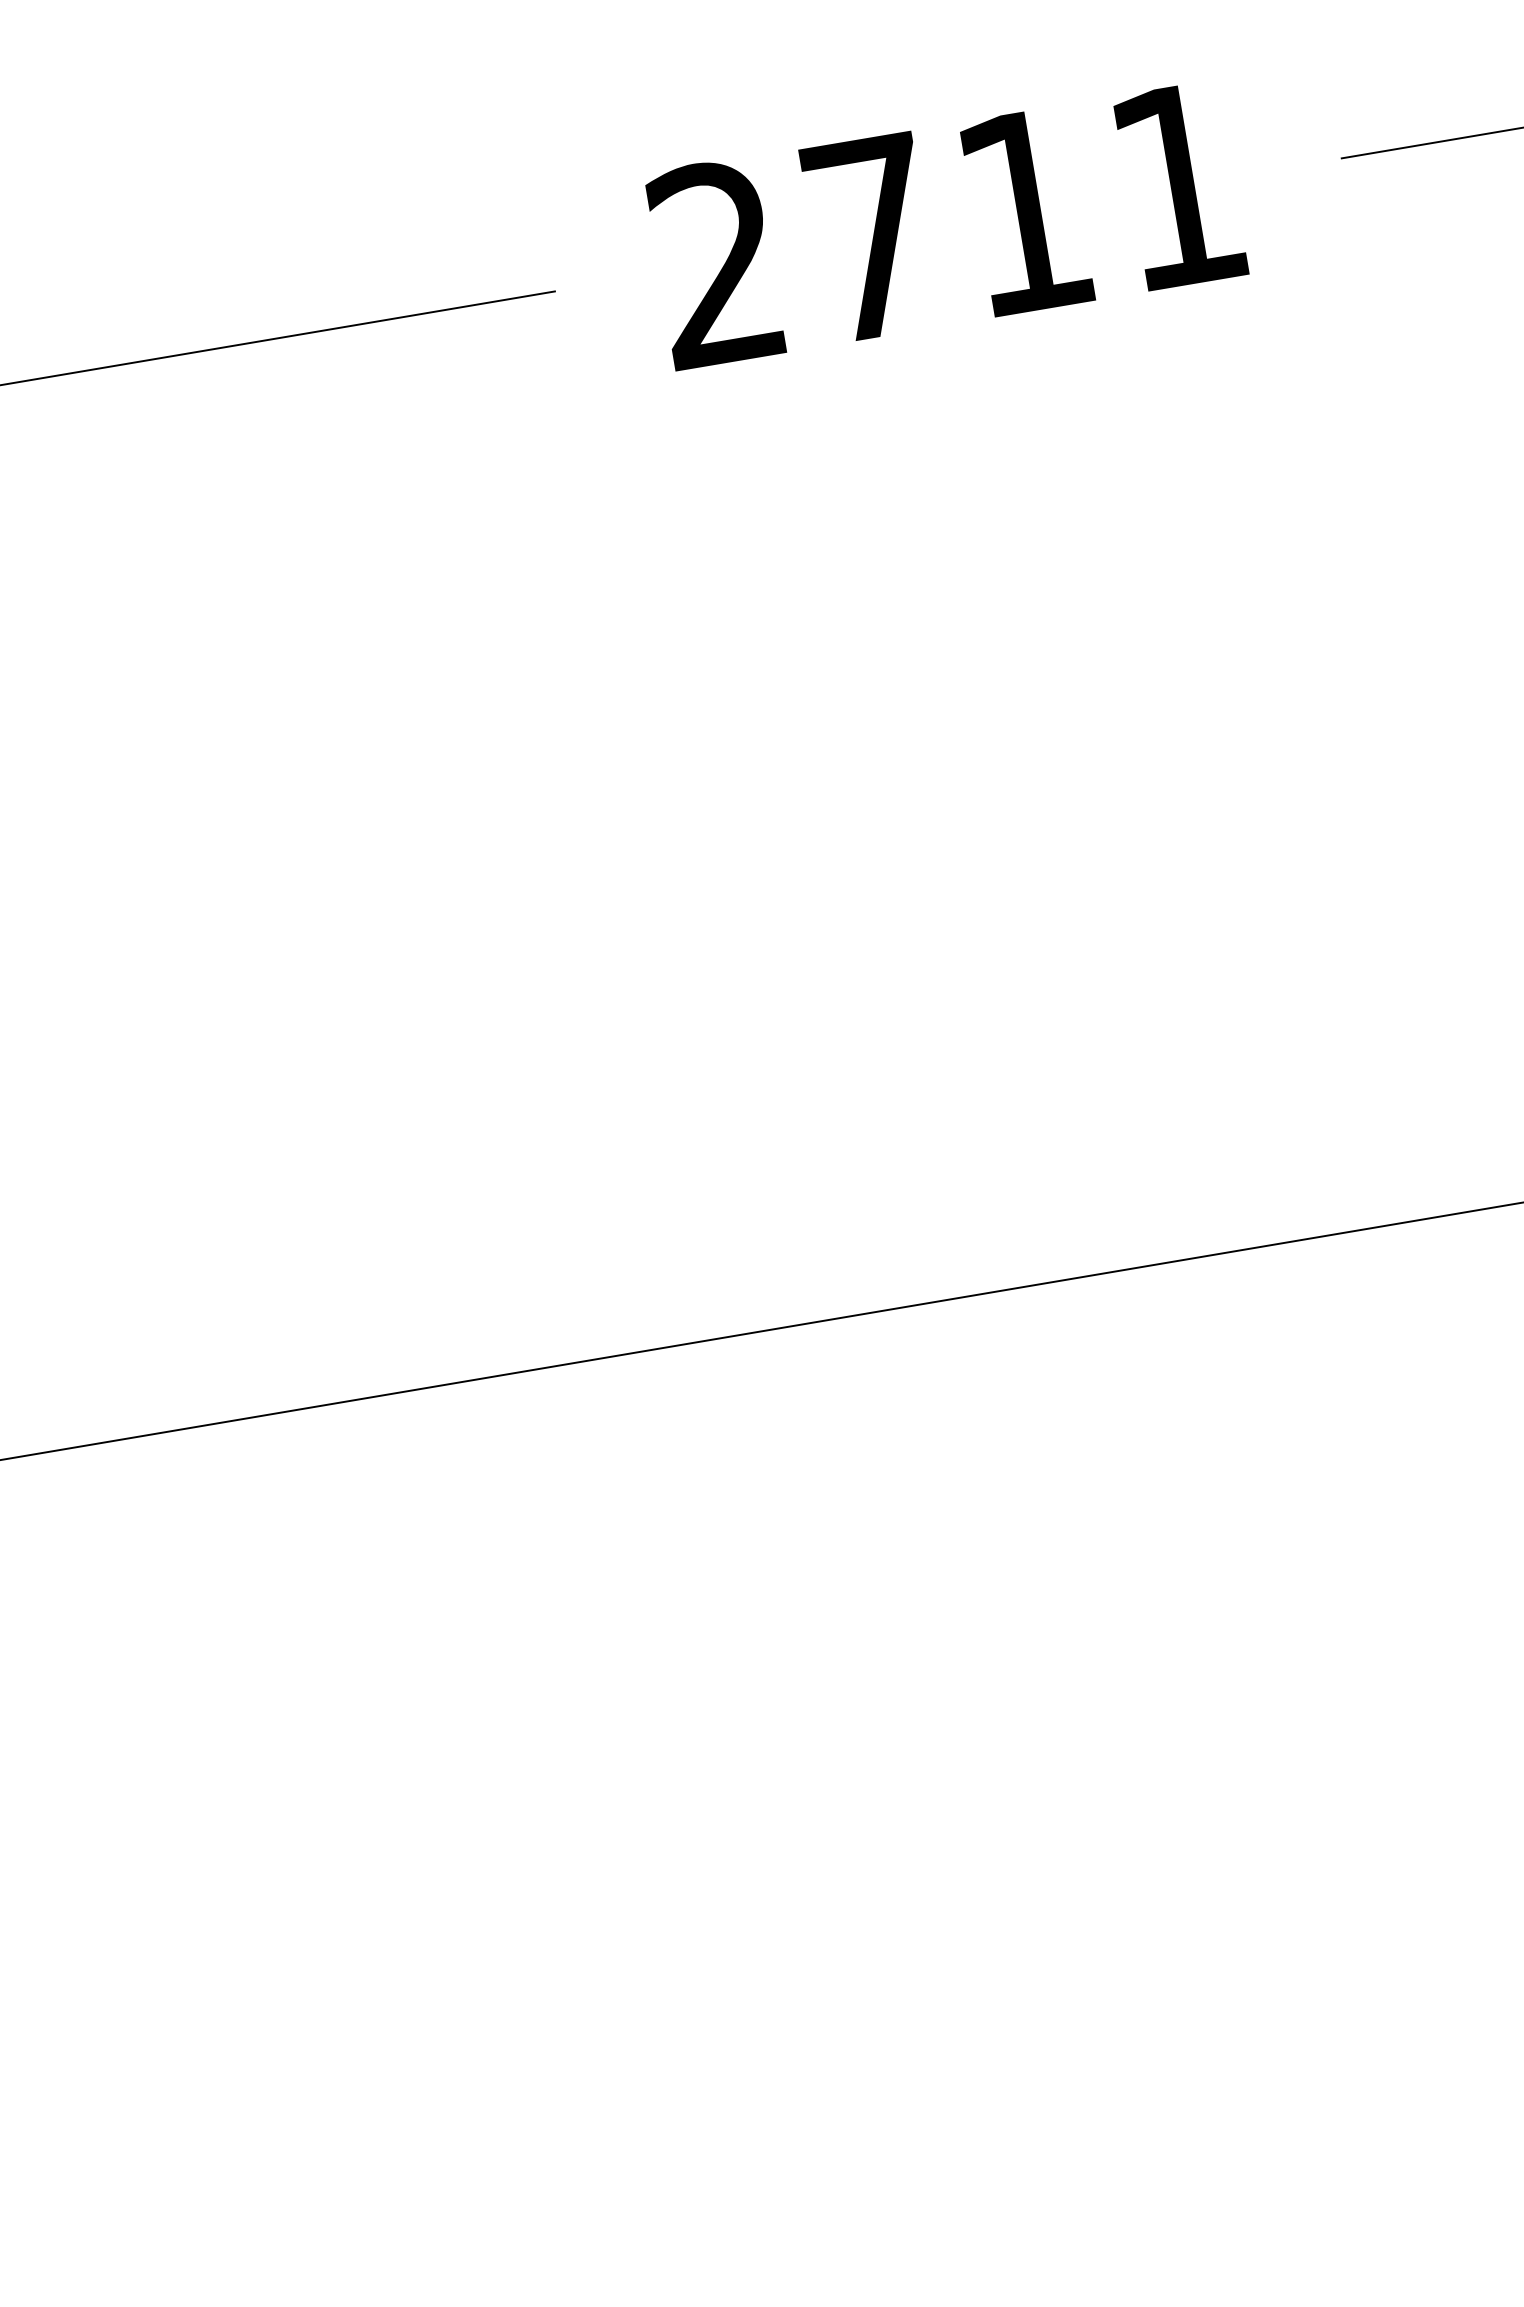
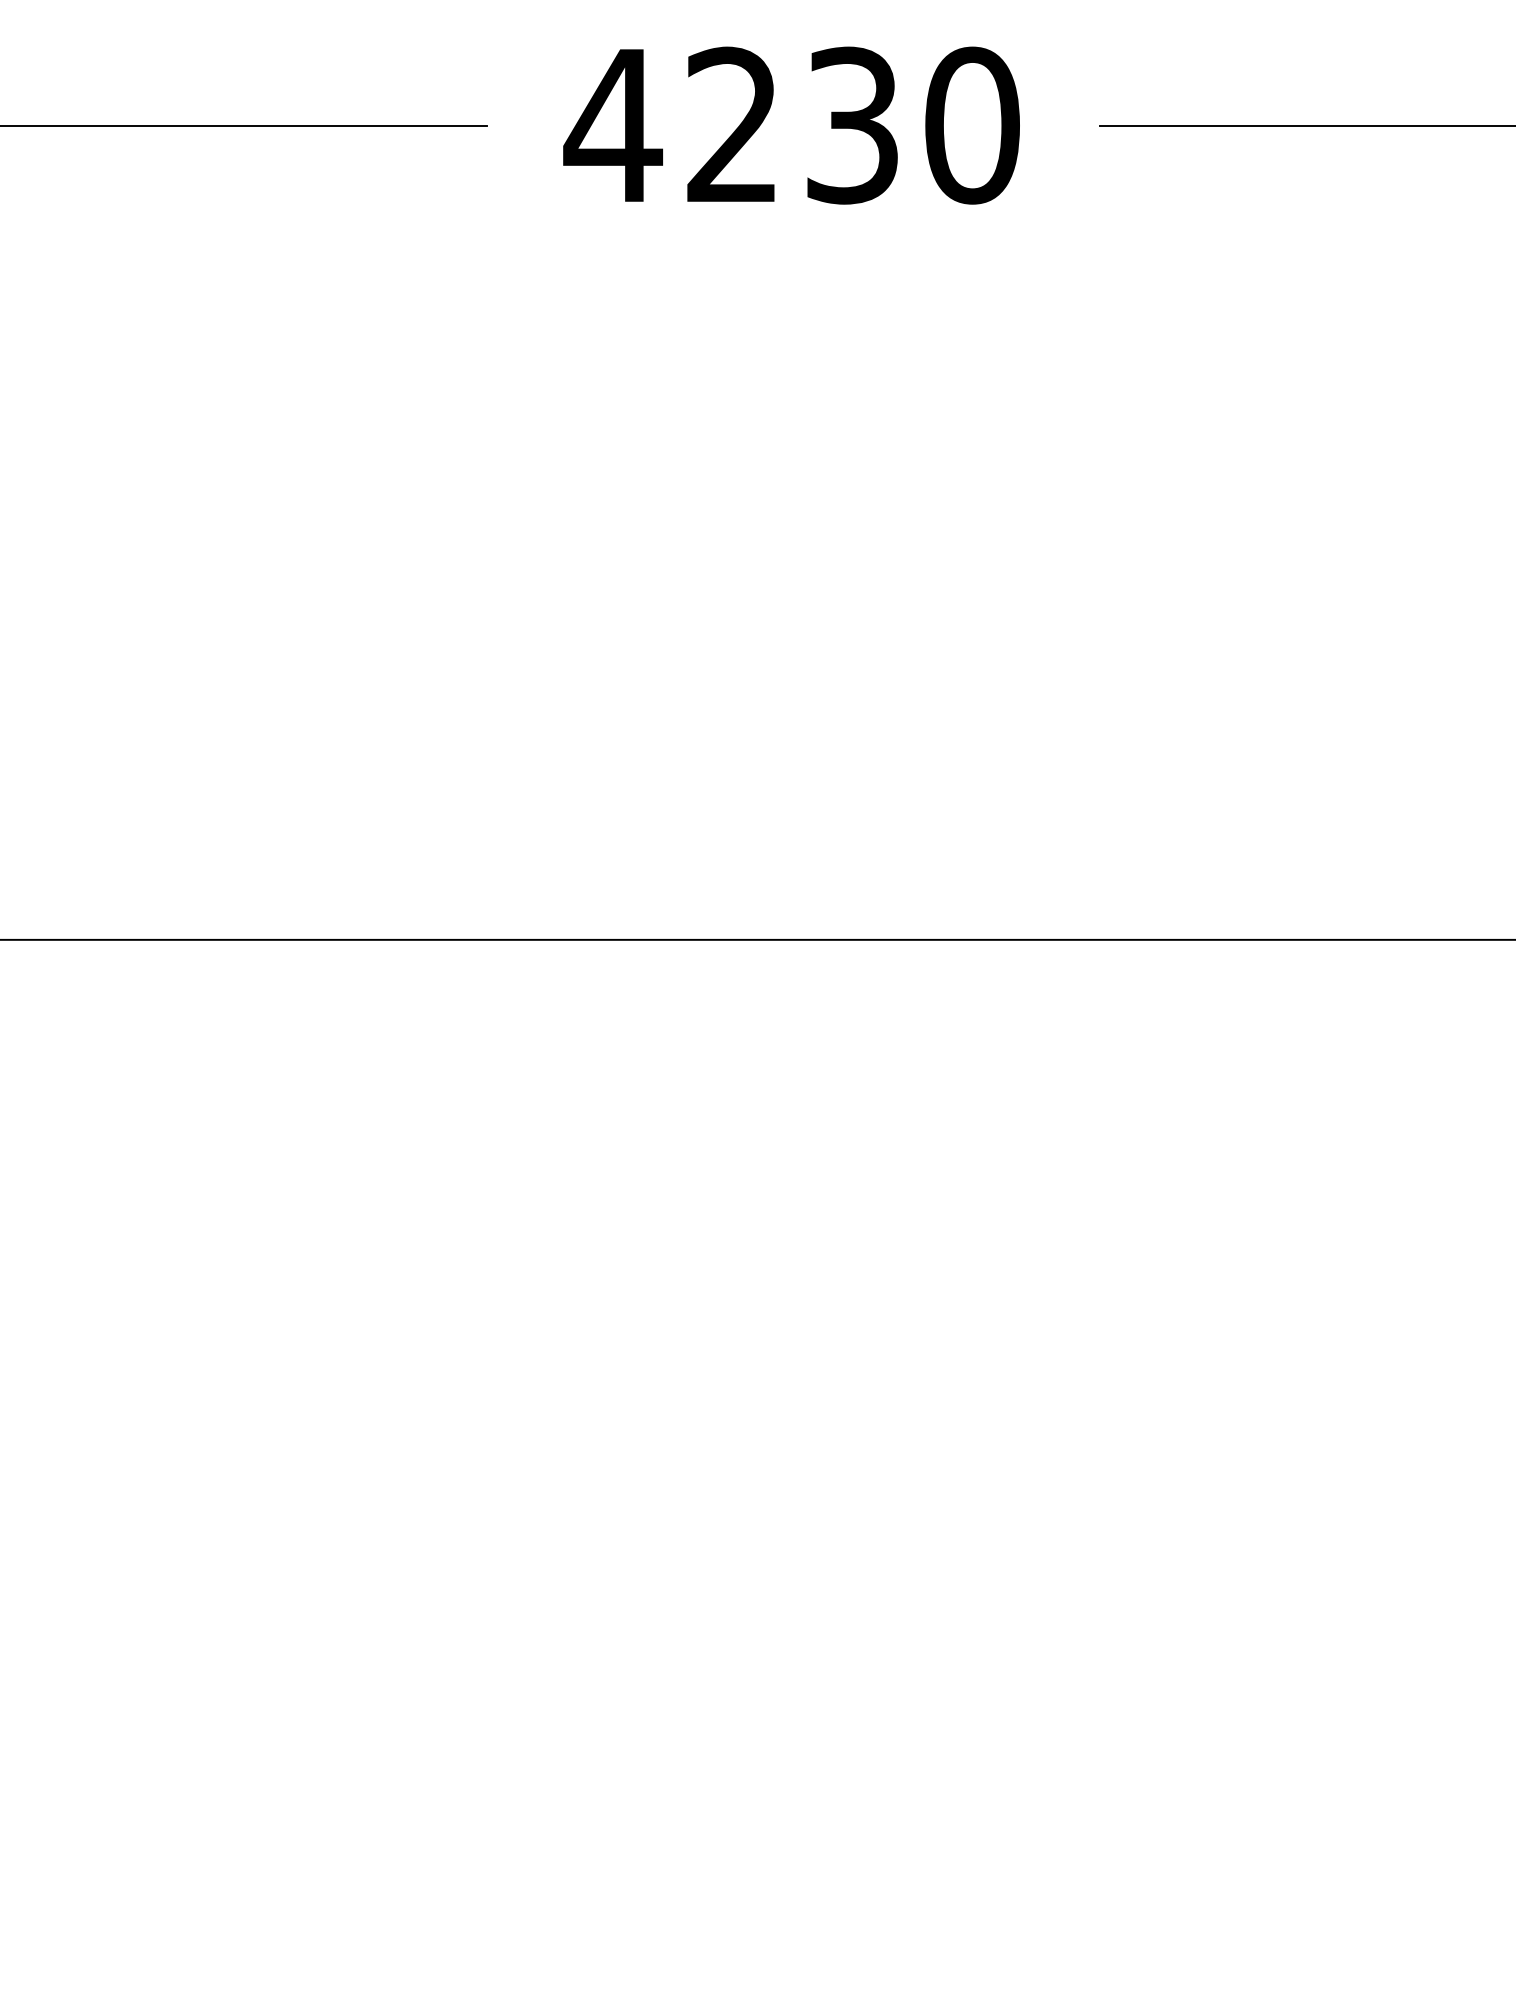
text: (946, 225) -> (791, 125), 2711 -> 4230

